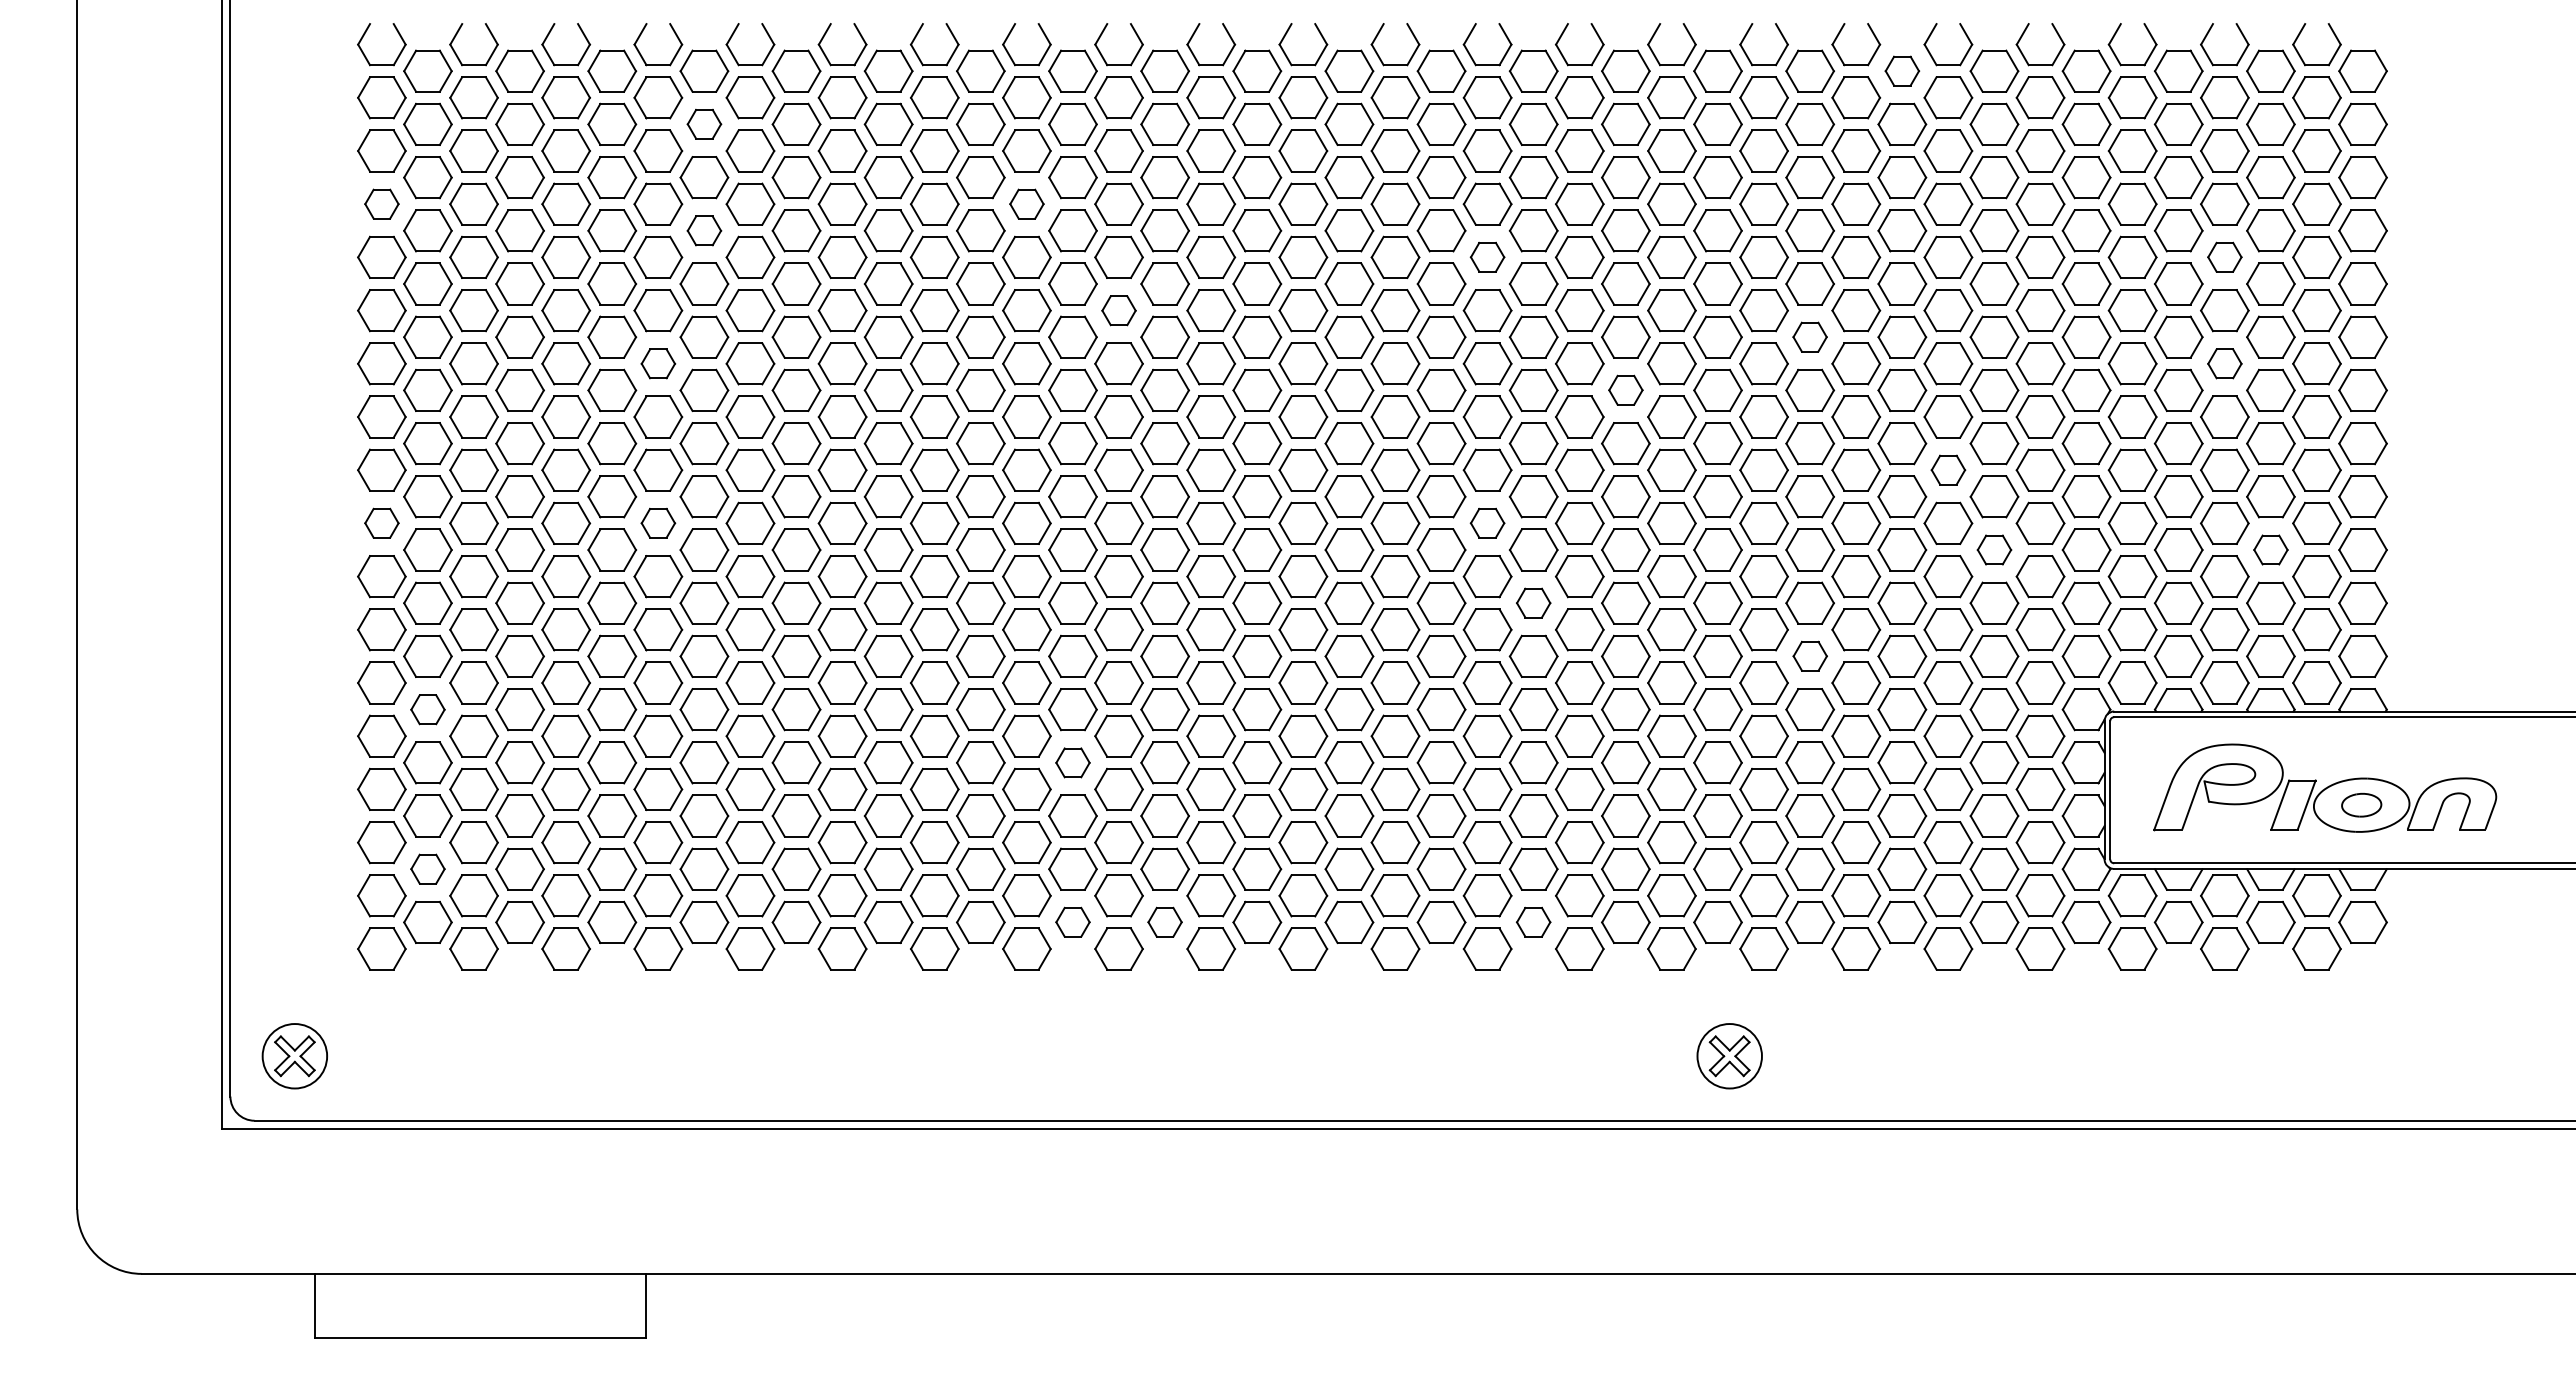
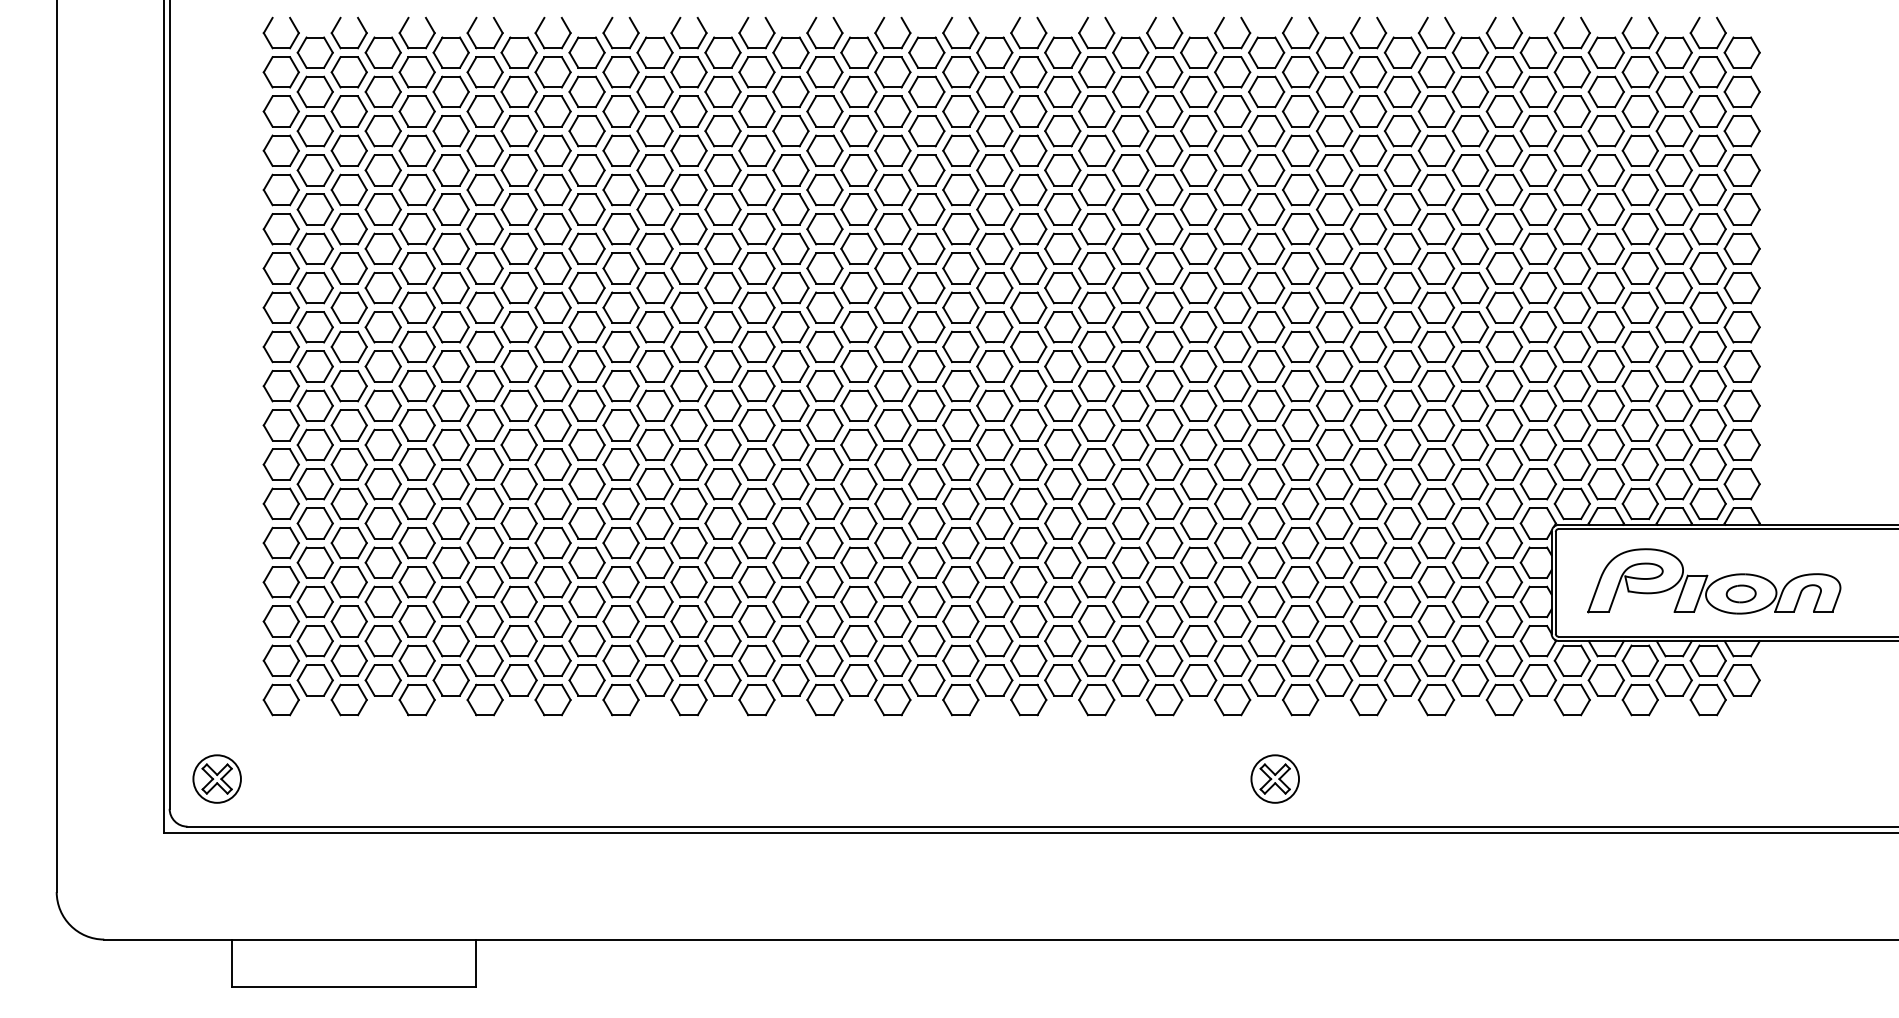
part: (1902, 70) -> (1402, 52), size x1.43
part: (704, 123) -> (519, 91), size x1.43
part: (381, 203) -> (281, 150), size x1.43
part: (1026, 203) -> (756, 150), size x1.43
part: (704, 230) -> (519, 170), size x1.43
part: (1487, 256) -> (1096, 189), size x1.43
part: (2224, 256) -> (1640, 189), size x1.43
part: (1118, 310) -> (824, 229), size x1.43
part: (1809, 336) -> (1334, 248), size x1.43
part: (658, 363) -> (485, 268), size x1.43
part: (2224, 363) -> (1640, 268), size x1.43
part: (1625, 389) -> (1198, 287), size x1.43
part: (1948, 469) -> (1436, 346), size x1.43
part: (381, 522) -> (281, 385), size x1.43
part: (658, 522) -> (485, 385), size x1.43
part: (1487, 522) -> (1096, 385), size x1.43
part: (1994, 549) -> (1470, 405), size x1.43
part: (2270, 549) -> (1673, 405), size x1.43
part: (1533, 602) -> (1130, 444), size x1.43
part: (1810, 655) -> (1334, 483), size x1.43
part: (427, 709) -> (314, 523), size x1.43
part: (1072, 762) -> (790, 562), size x1.43
part: (427, 868) -> (314, 640), size x1.43
part: (1072, 921) -> (790, 679), size x1.43
part: (1164, 921) -> (858, 679), size x1.43
part: (1533, 921) -> (1130, 679), size x1.43

